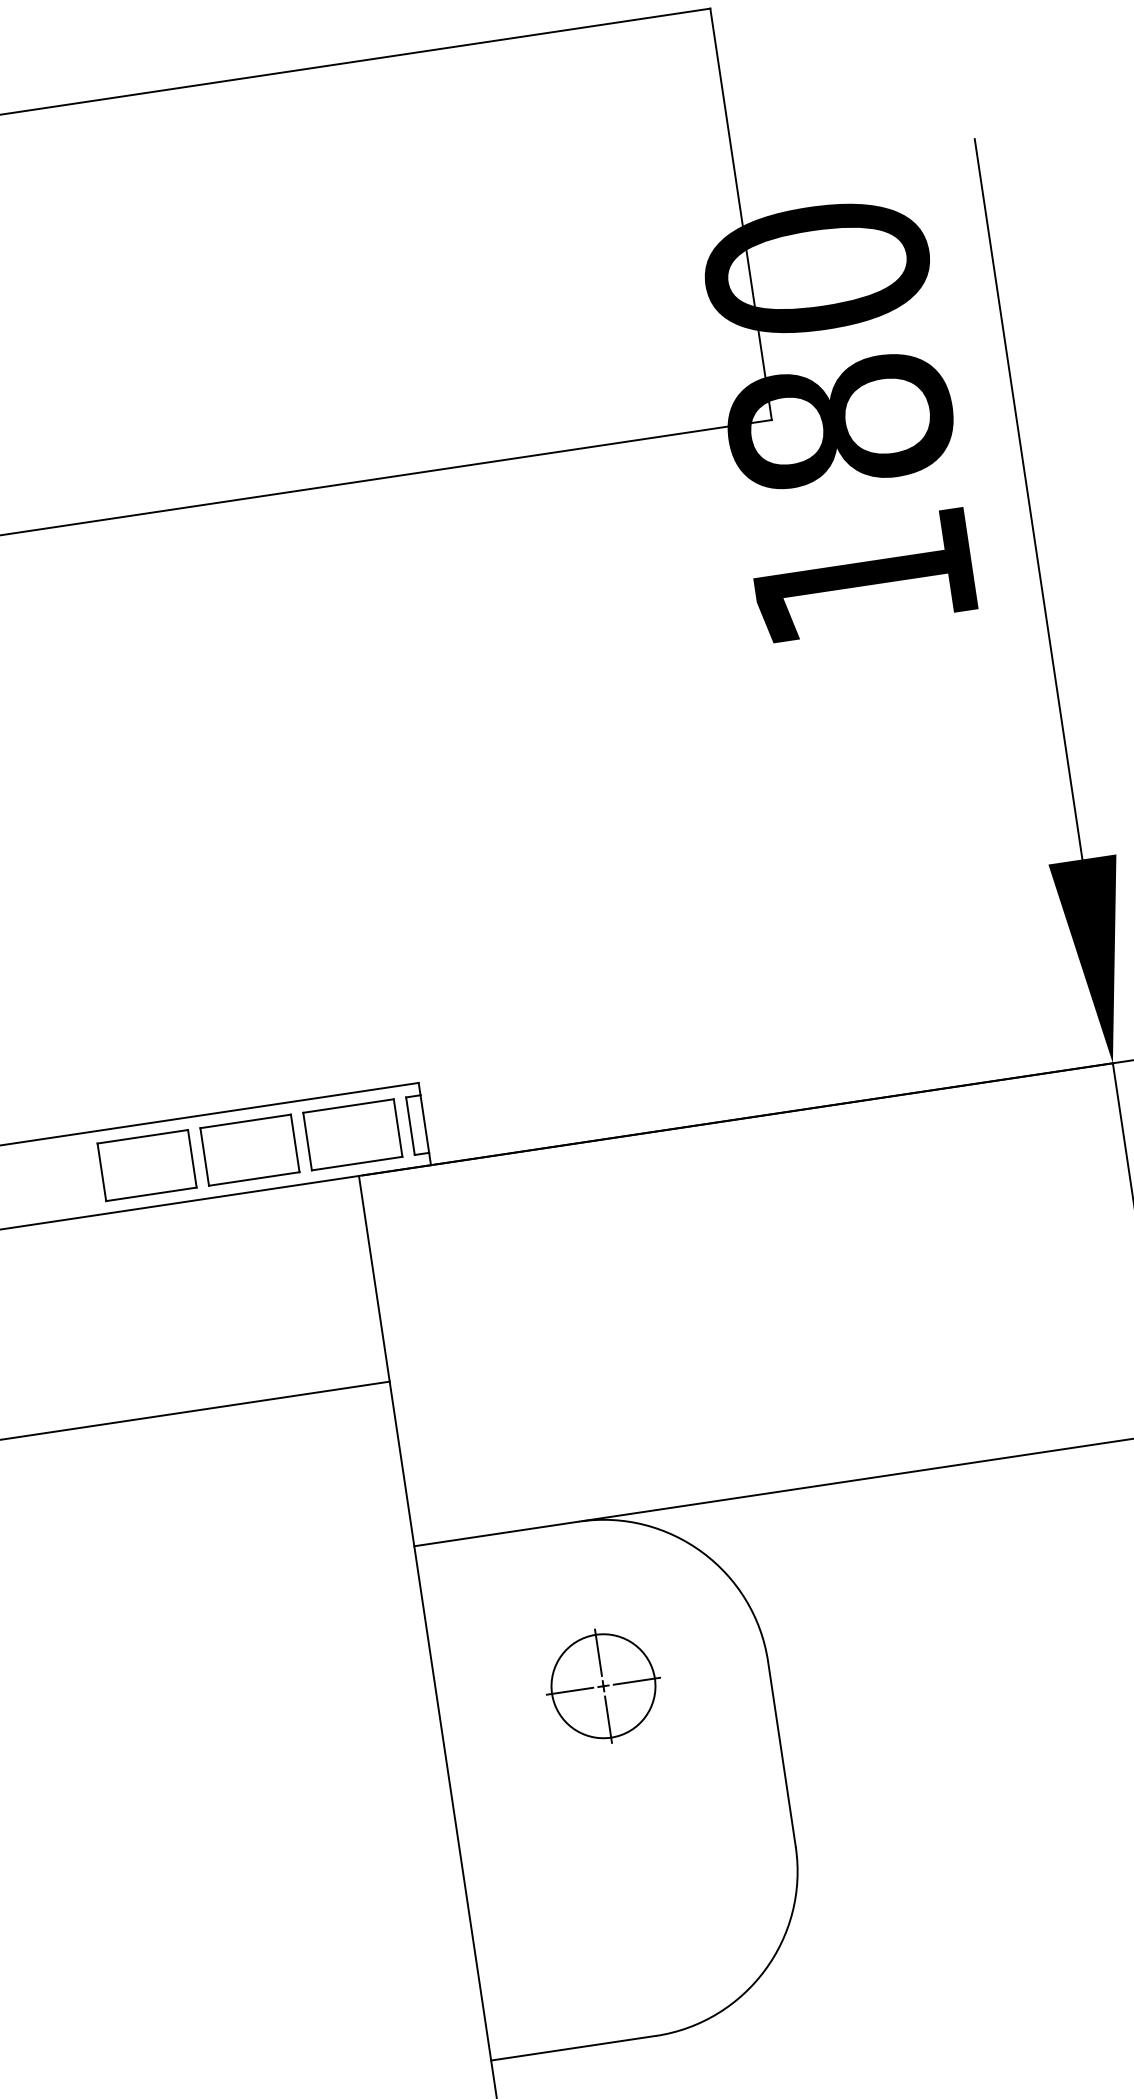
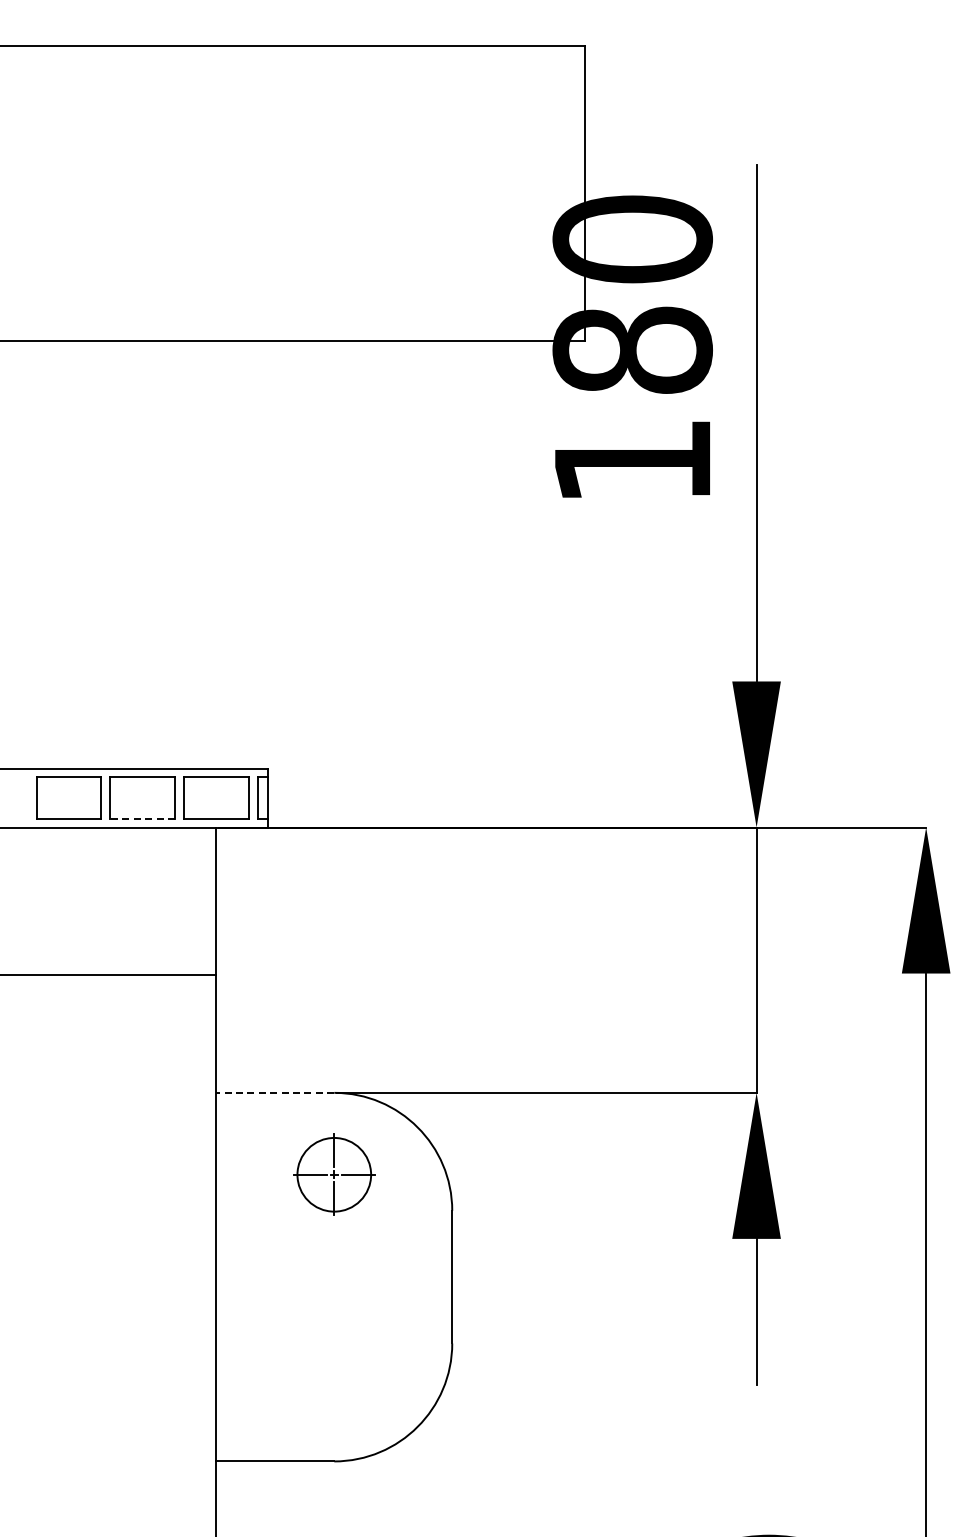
line: (254, 1178) -> (142, 818), solid -> dashed
line: (496, 1533) -> (275, 1092), solid -> dashed
part: (603, 1685) -> (334, 1174), moved

